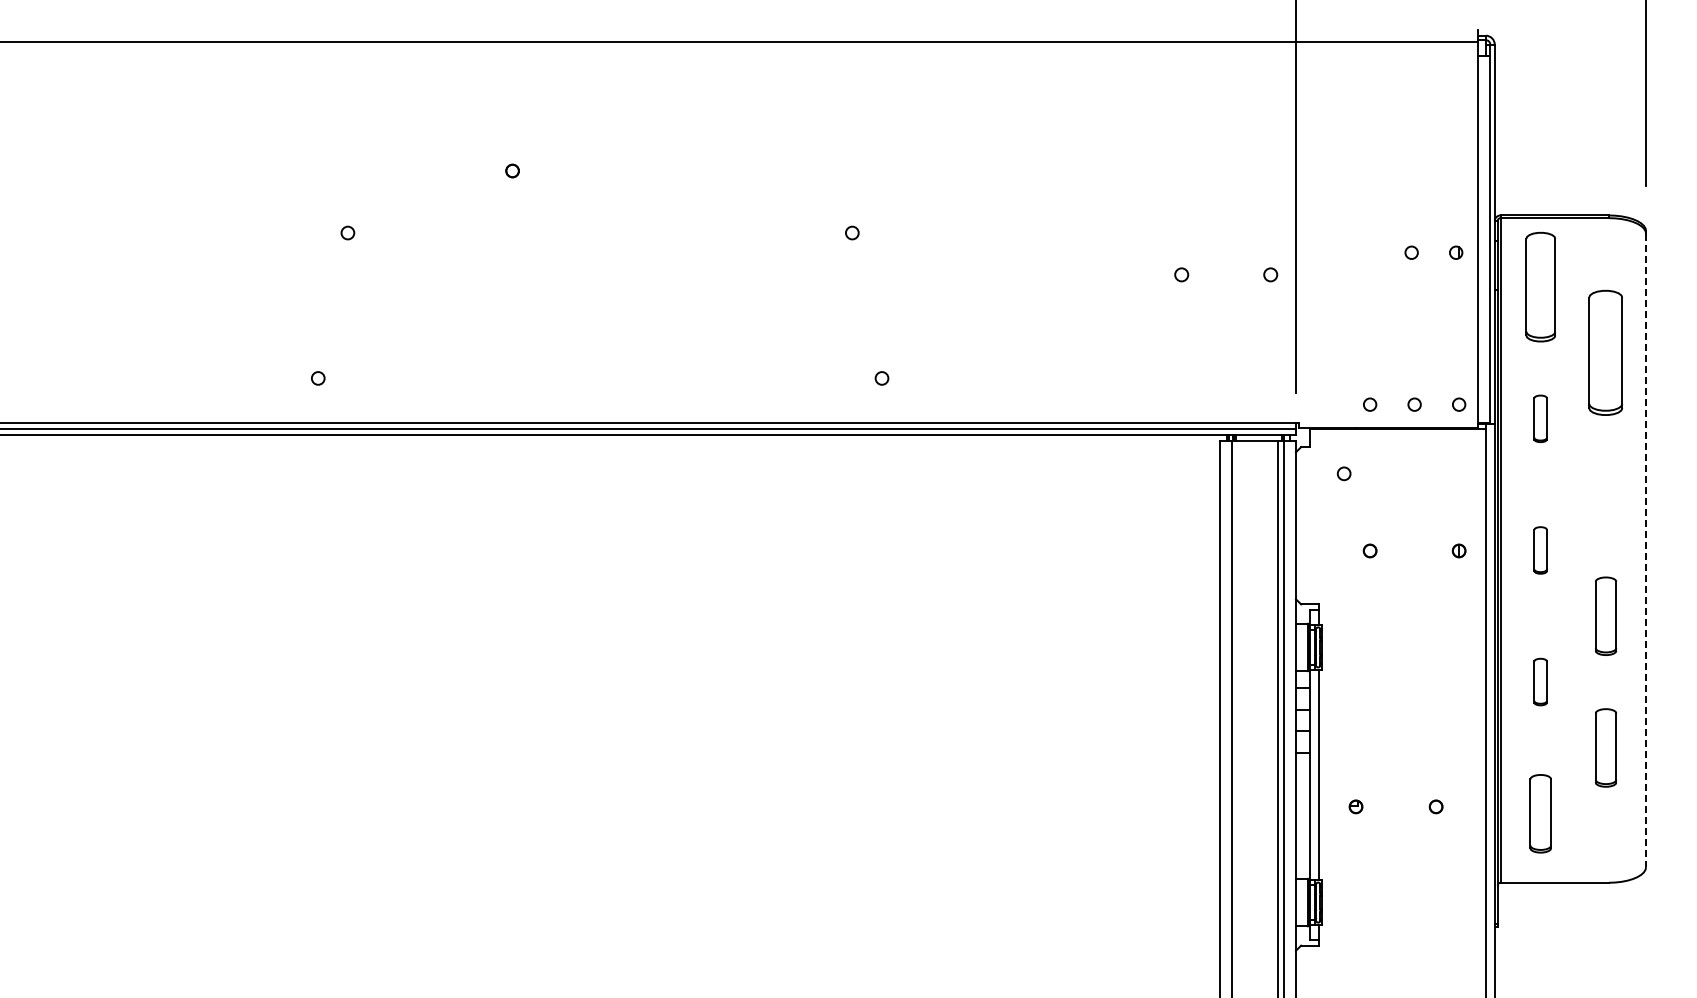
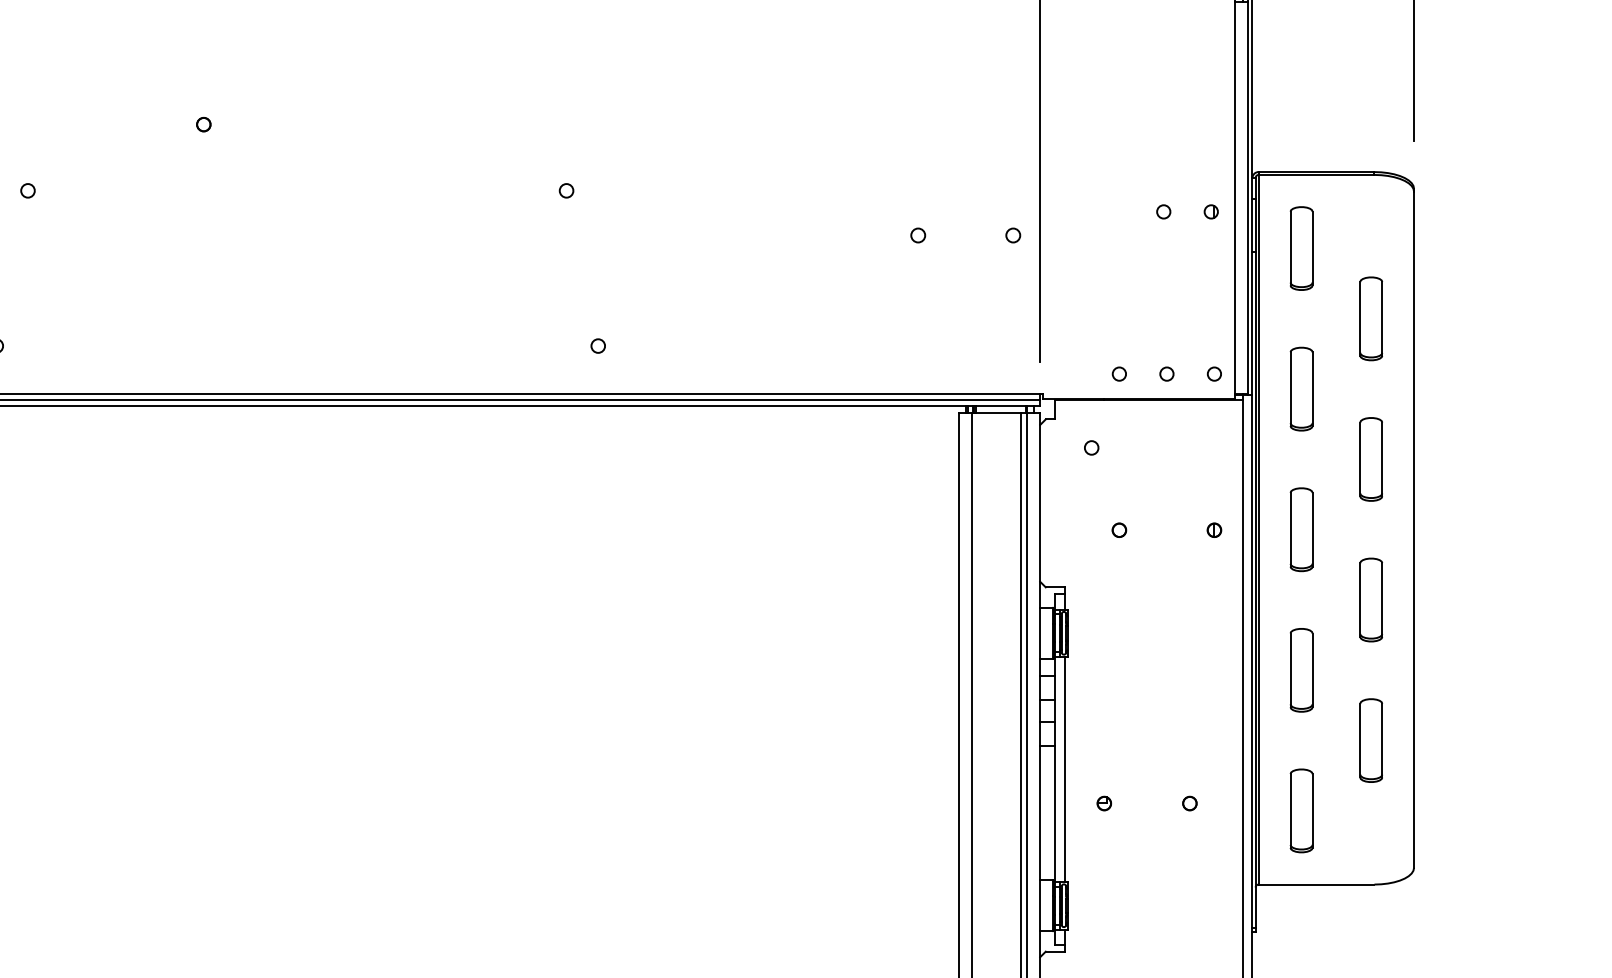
part: (1540, 286) -> (1301, 247), size x0.71
part: (1606, 352) -> (1371, 318), size x0.62
part: (1540, 418) -> (1301, 388), size x1.67
part: (1606, 484) -> (1371, 459), added
part: (1540, 550) -> (1301, 529), size x1.67
line: (1646, 550) -> (1414, 529), dashed -> solid
part: (1540, 681) -> (1301, 669), size x1.67

